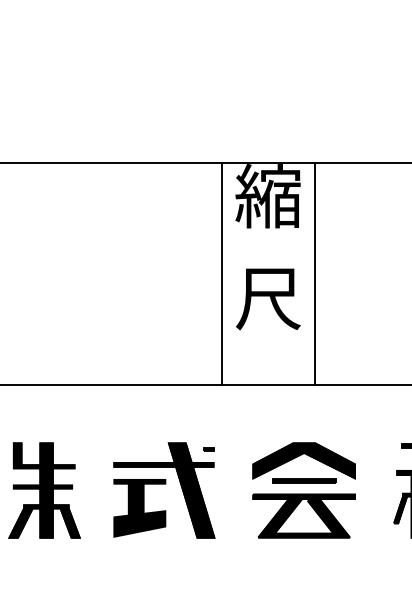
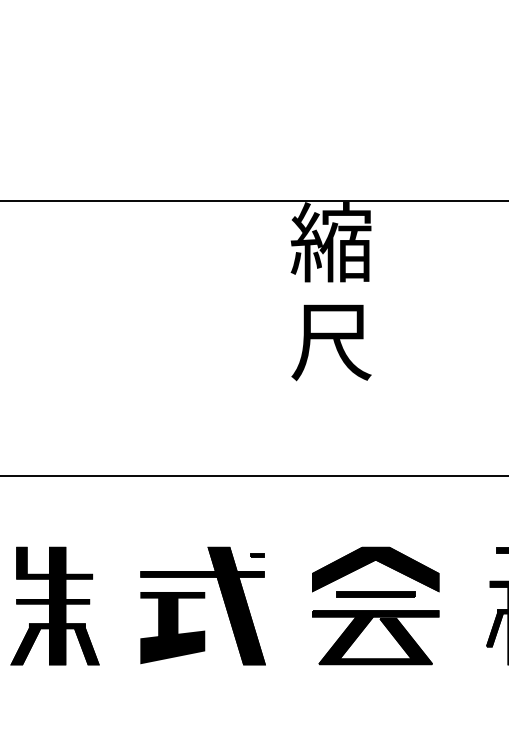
line: (222, 273) -> (274, 338), removed
line: (315, 273) -> (389, 338), removed
text: (268, 299) -> (331, 342), moved

